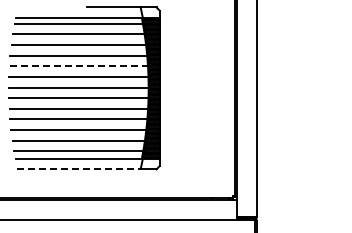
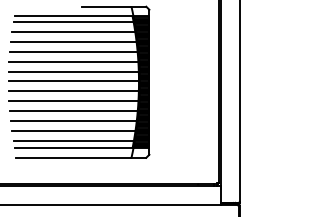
line: (79, 66) -> (74, 61), dashed -> solid
line: (78, 169) -> (73, 157), dashed -> solid

